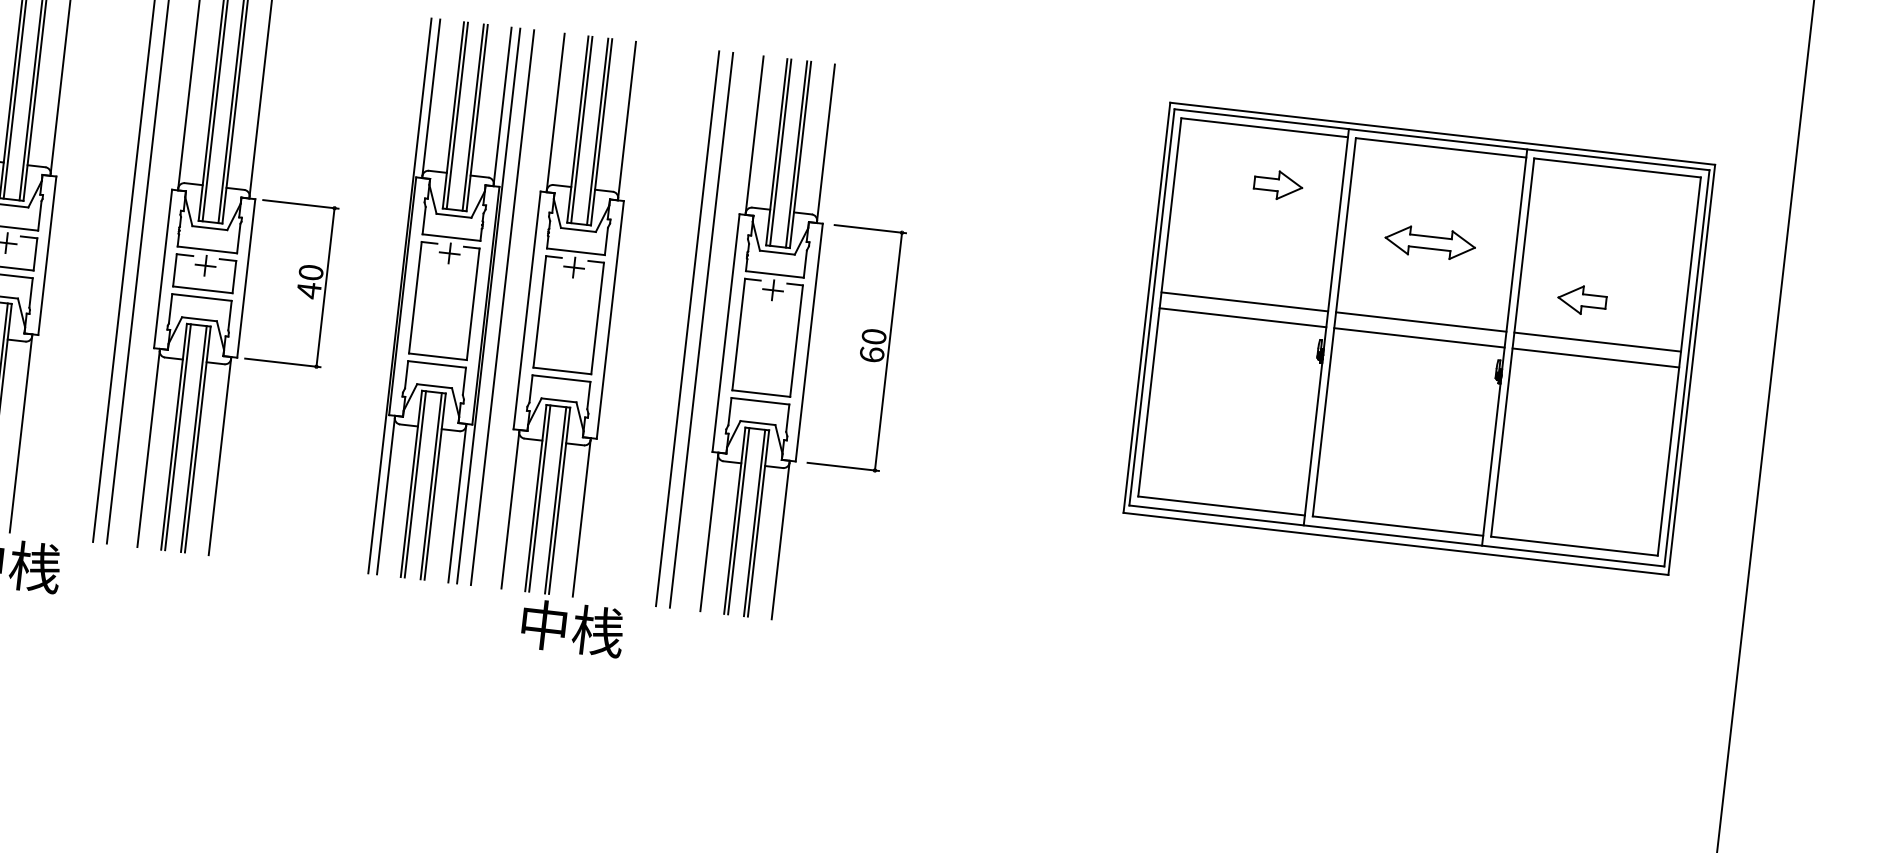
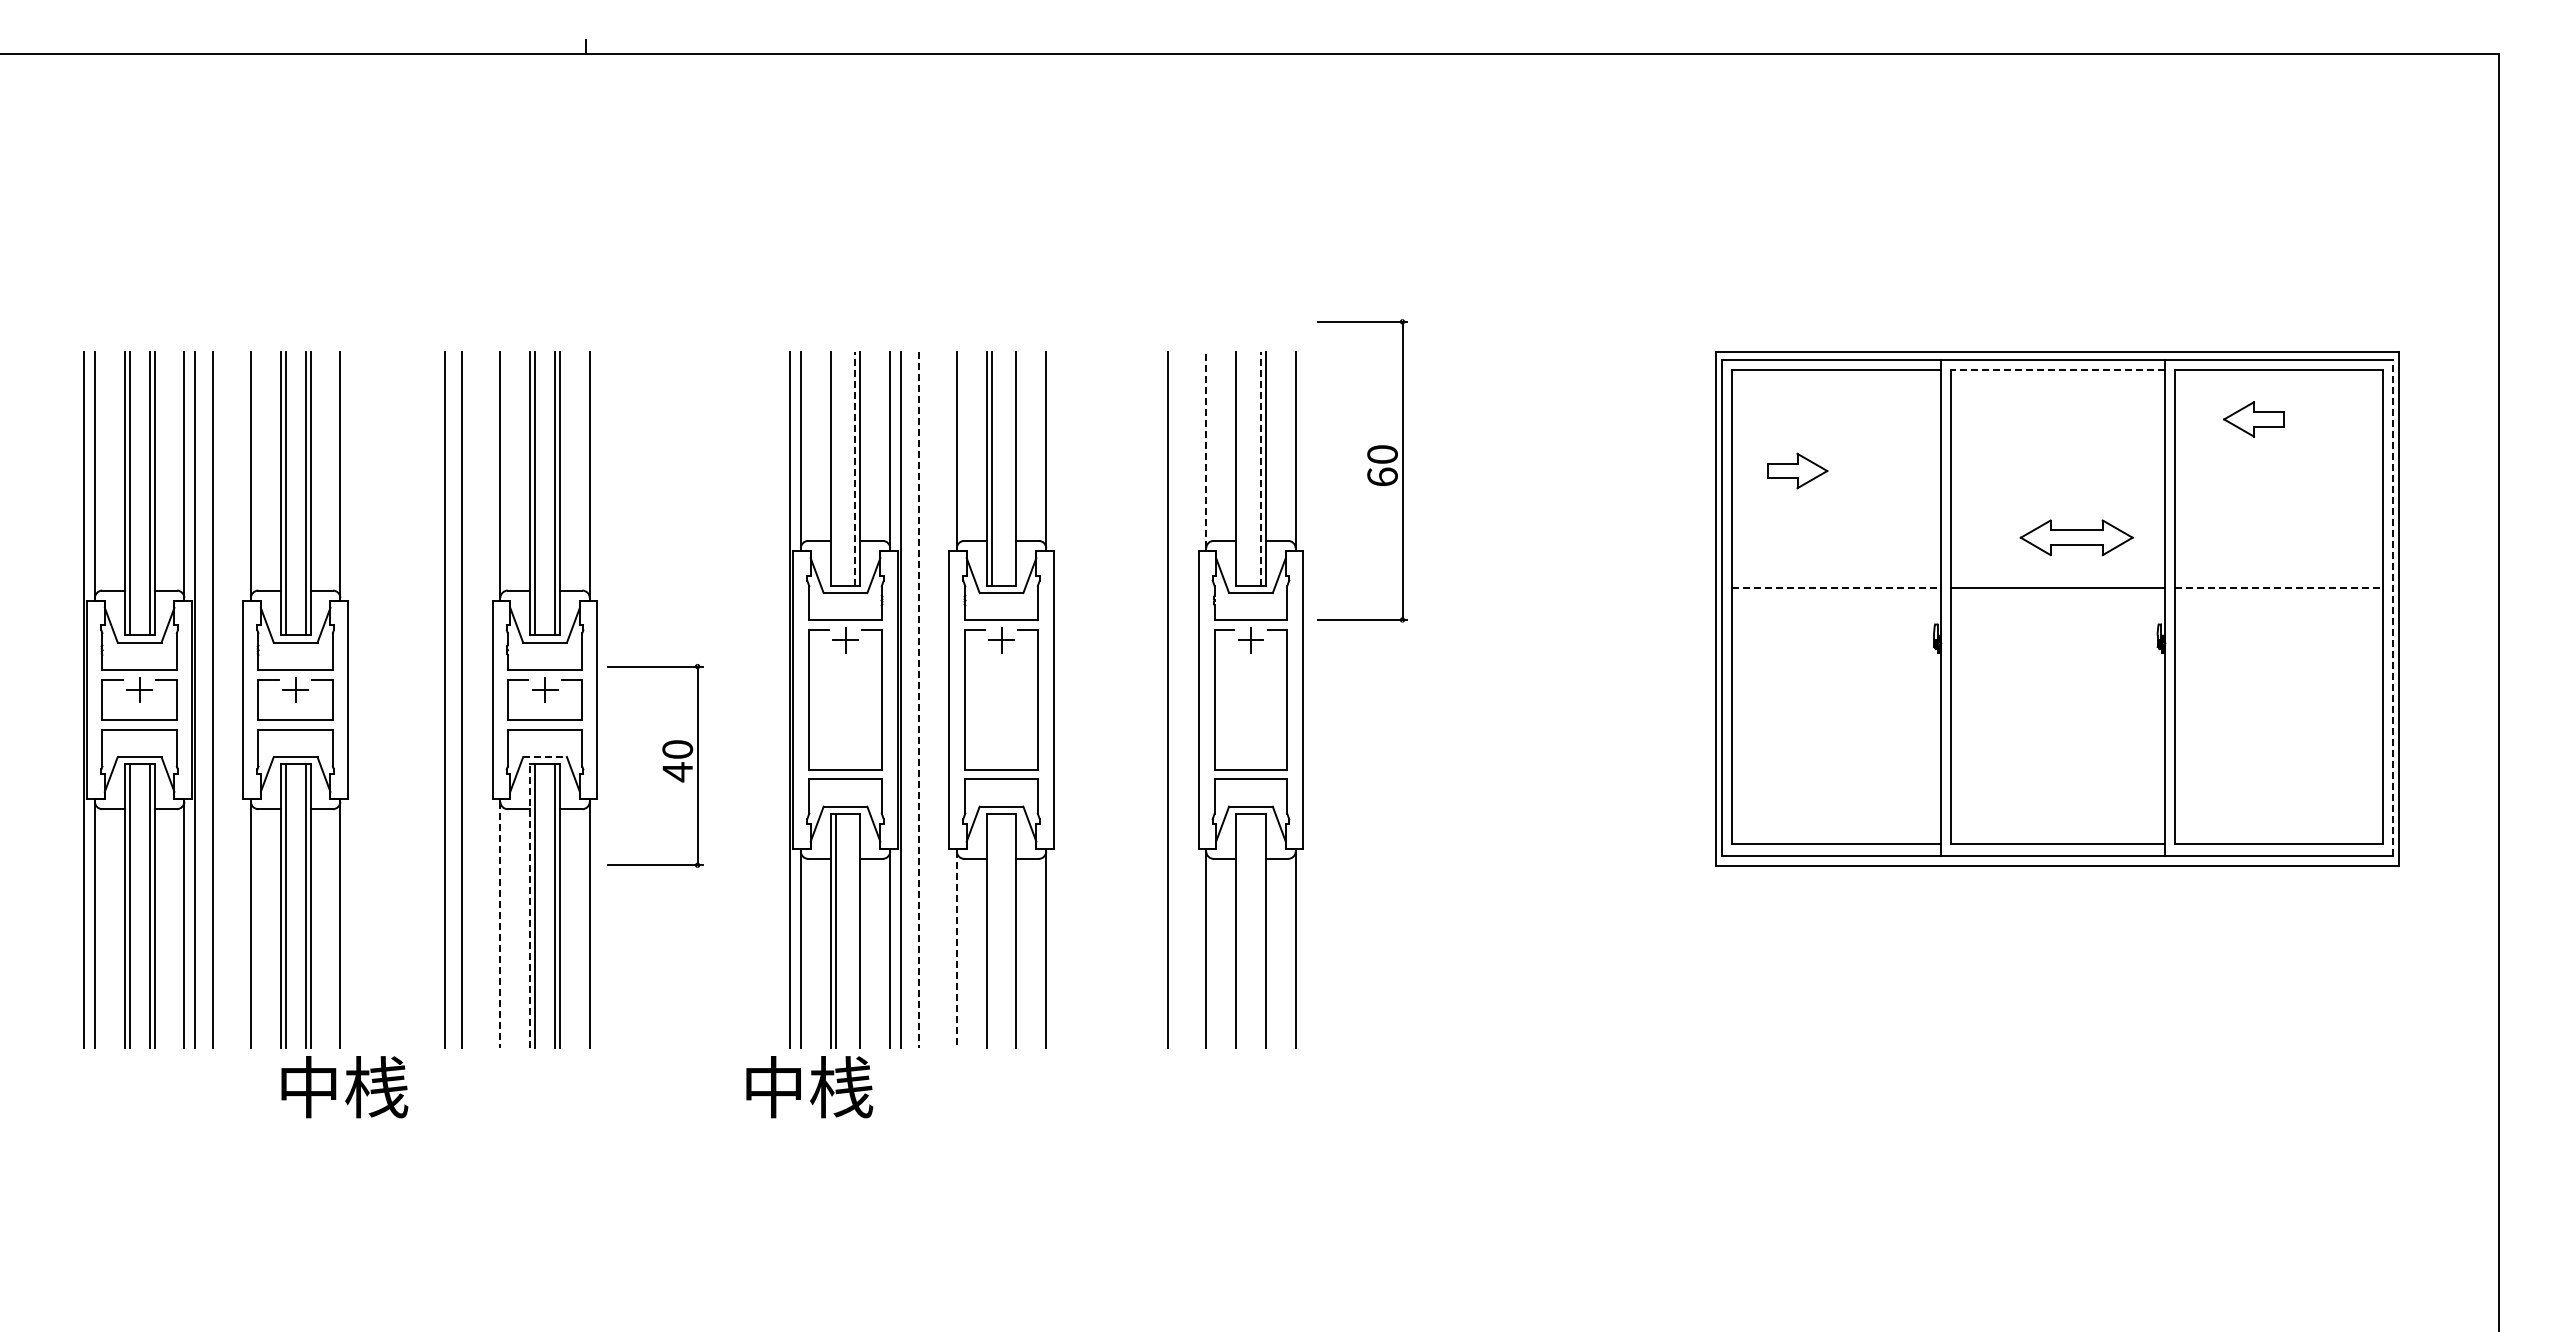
line: (457, 115) -> (835, 468), removed
line: (473, 117) -> (855, 468), solid -> dashed
line: (597, 131) -> (1011, 468), removed
line: (754, 134) -> (1206, 449), solid -> dashed
line: (1440, 147) -> (2057, 369), solid -> dashed
line: (781, 152) -> (1241, 468), removed
line: (796, 154) -> (1260, 468), solid -> dashed
part: (1278, 184) -> (1797, 470), moved
part: (1430, 242) -> (2076, 537), moved
part: (297, 284) -> (662, 766), moved
part: (1581, 300) -> (2253, 419), moved
line: (1245, 302) -> (1837, 588), solid -> dashed
line: (502, 307) -> (918, 699), solid -> dashed
line: (1243, 317) -> (1836, 607), removed
line: (199, 319) -> (545, 757), solid -> dashed
line: (687, 328) -> (1150, 699), removed
line: (1419, 337) -> (2057, 607), removed
line: (1598, 342) -> (2279, 588), solid -> dashed
part: (856, 347) -> (1362, 470), moved
line: (1595, 357) -> (2278, 607), removed
line: (1687, 367) -> (2393, 607), solid -> dashed
line: (174, 437) -> (530, 906), solid -> dashed
line: (148, 448) -> (500, 924), solid -> dashed
line: (431, 485) -> (855, 930), removed
line: (539, 498) -> (991, 930), removed
line: (555, 500) -> (1011, 930), removed
line: (510, 510) -> (956, 950), solid -> dashed
line: (739, 520) -> (1241, 930), removed
line: (754, 522) -> (1260, 930), removed
text: (572, 628) -> (809, 1087), moved

